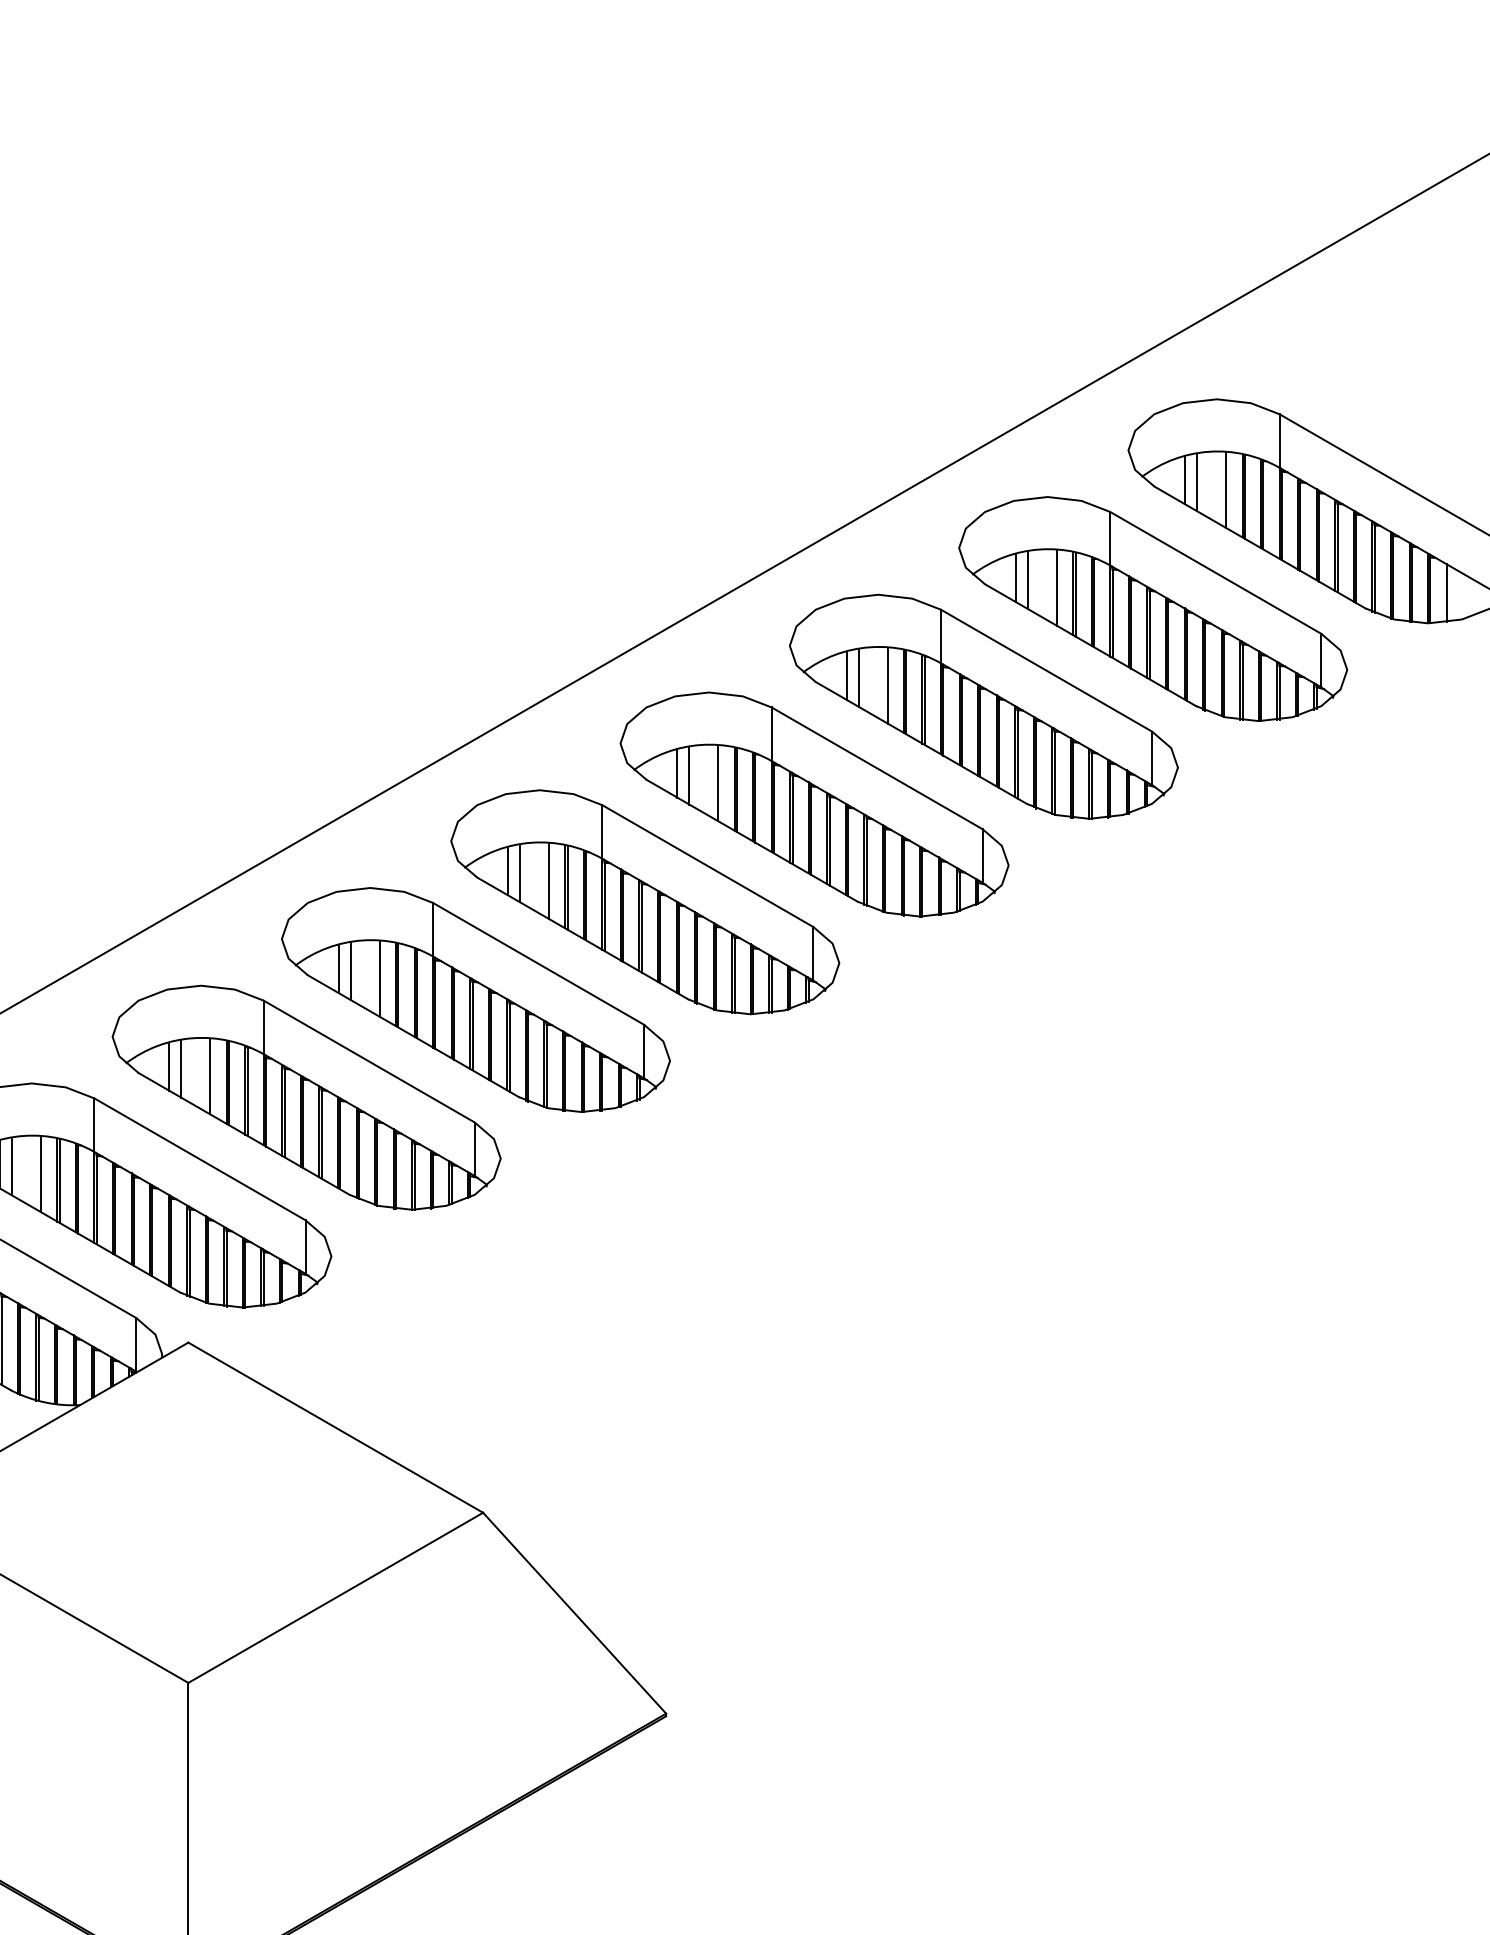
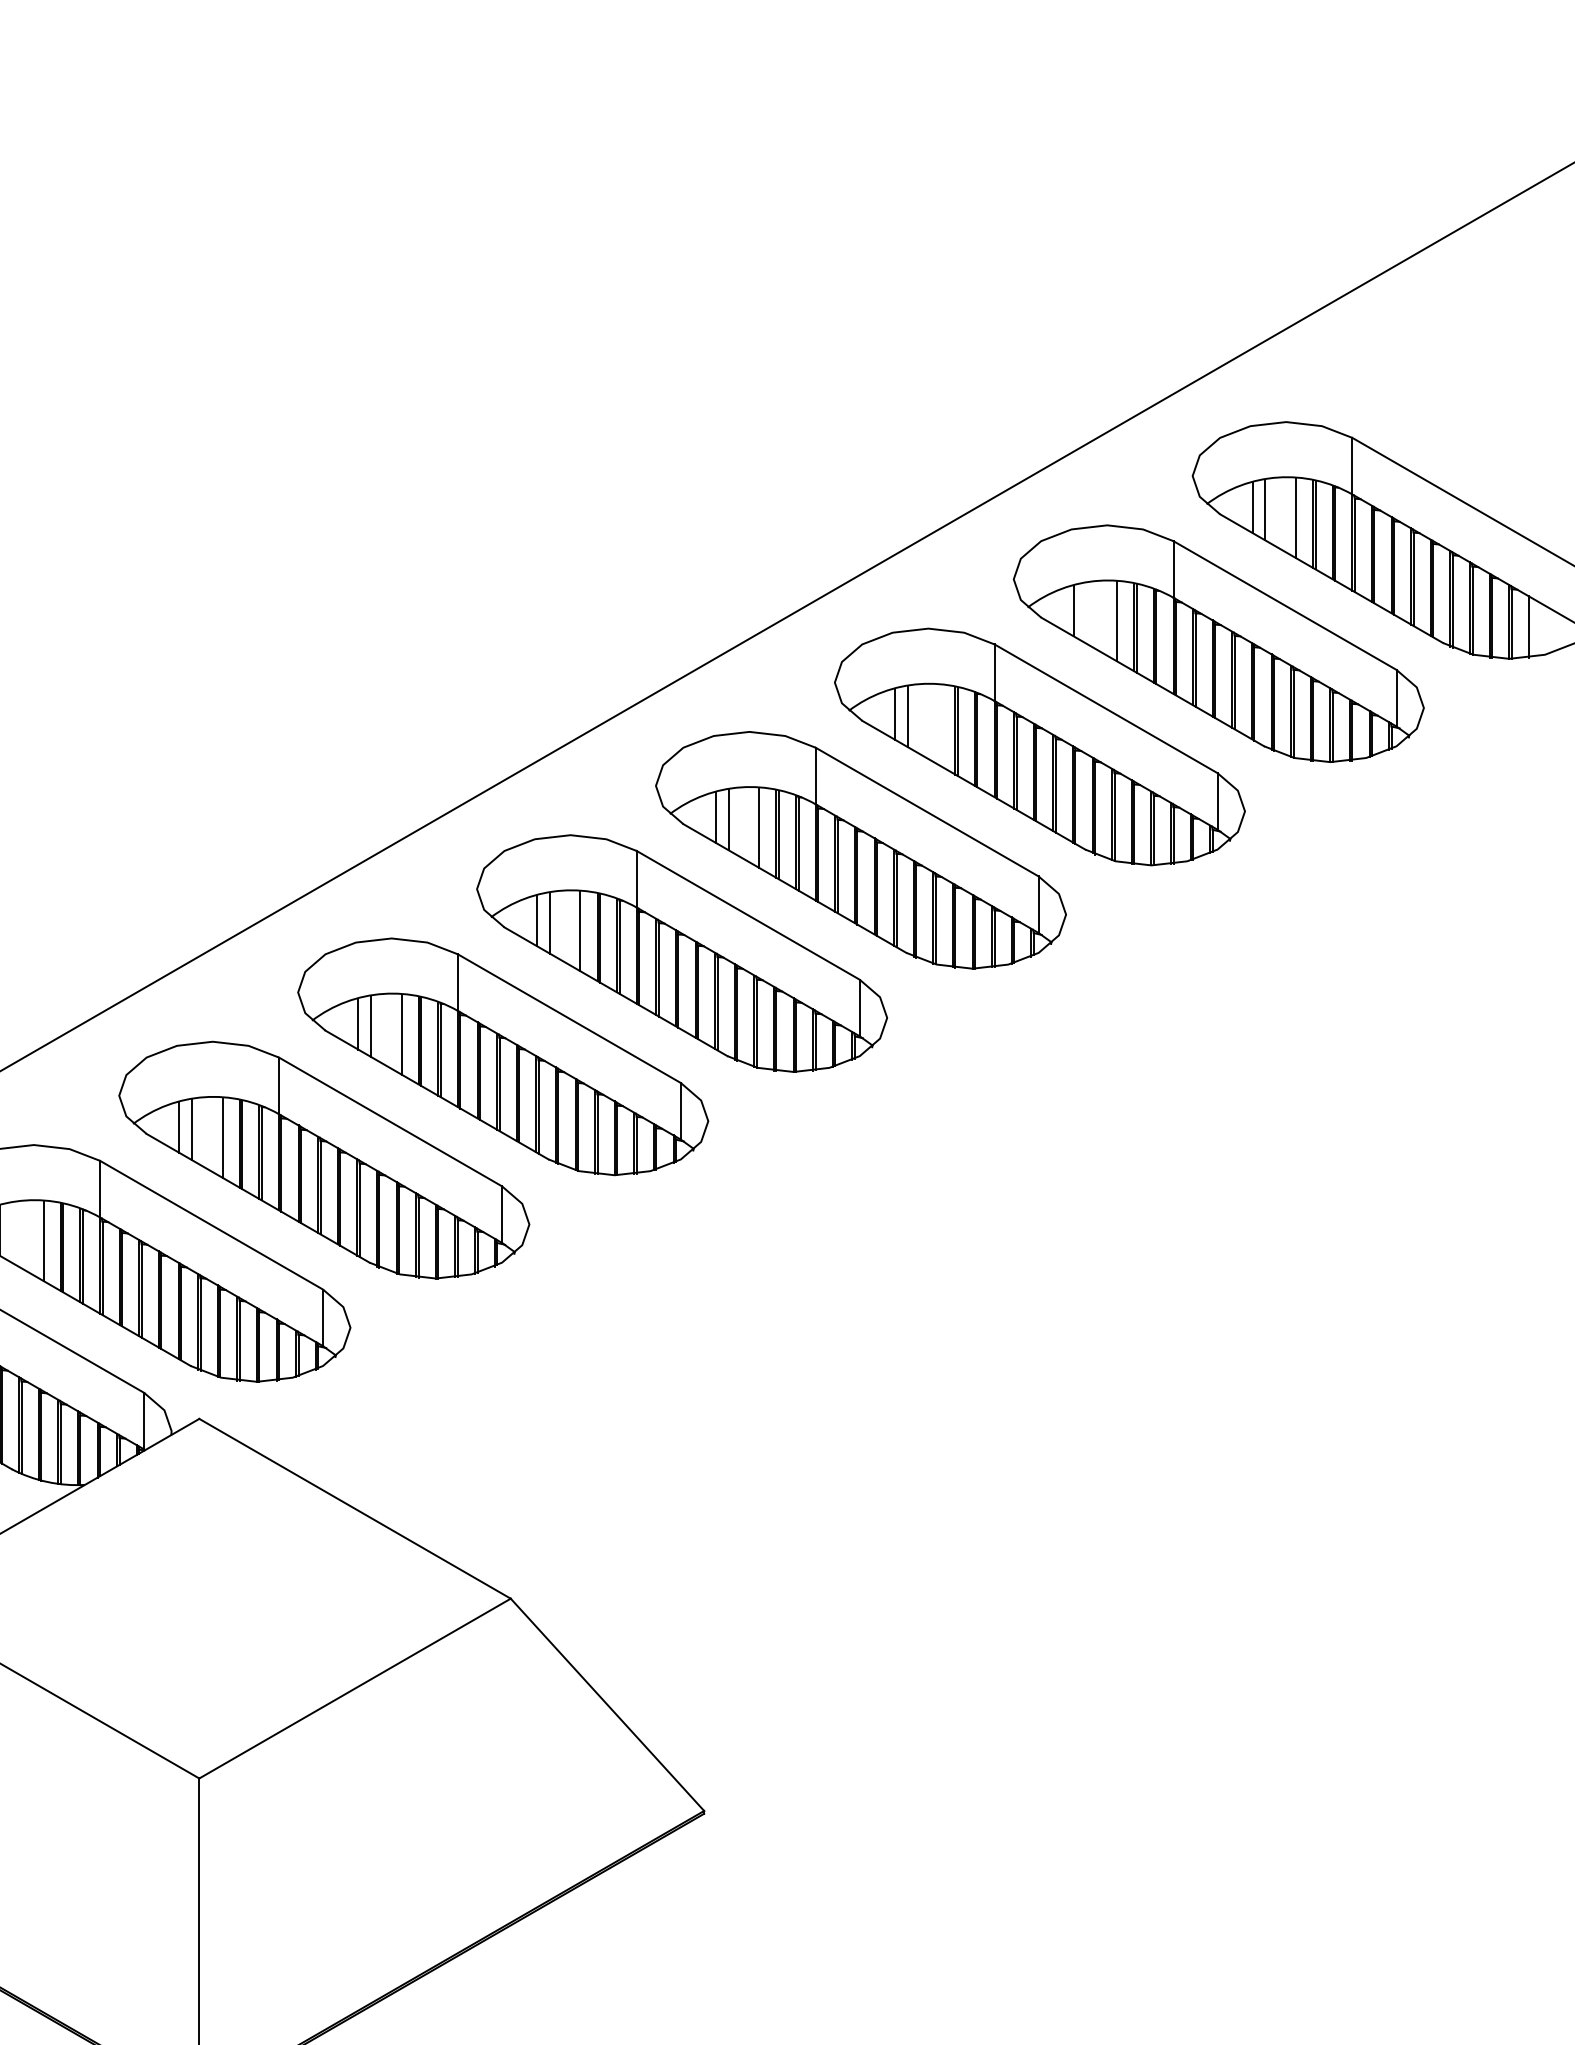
line: (1027, 580) -> (1086, 613), removed
line: (887, 685) -> (938, 724), removed
line: (12, 1166) -> (13, 1232), removed

